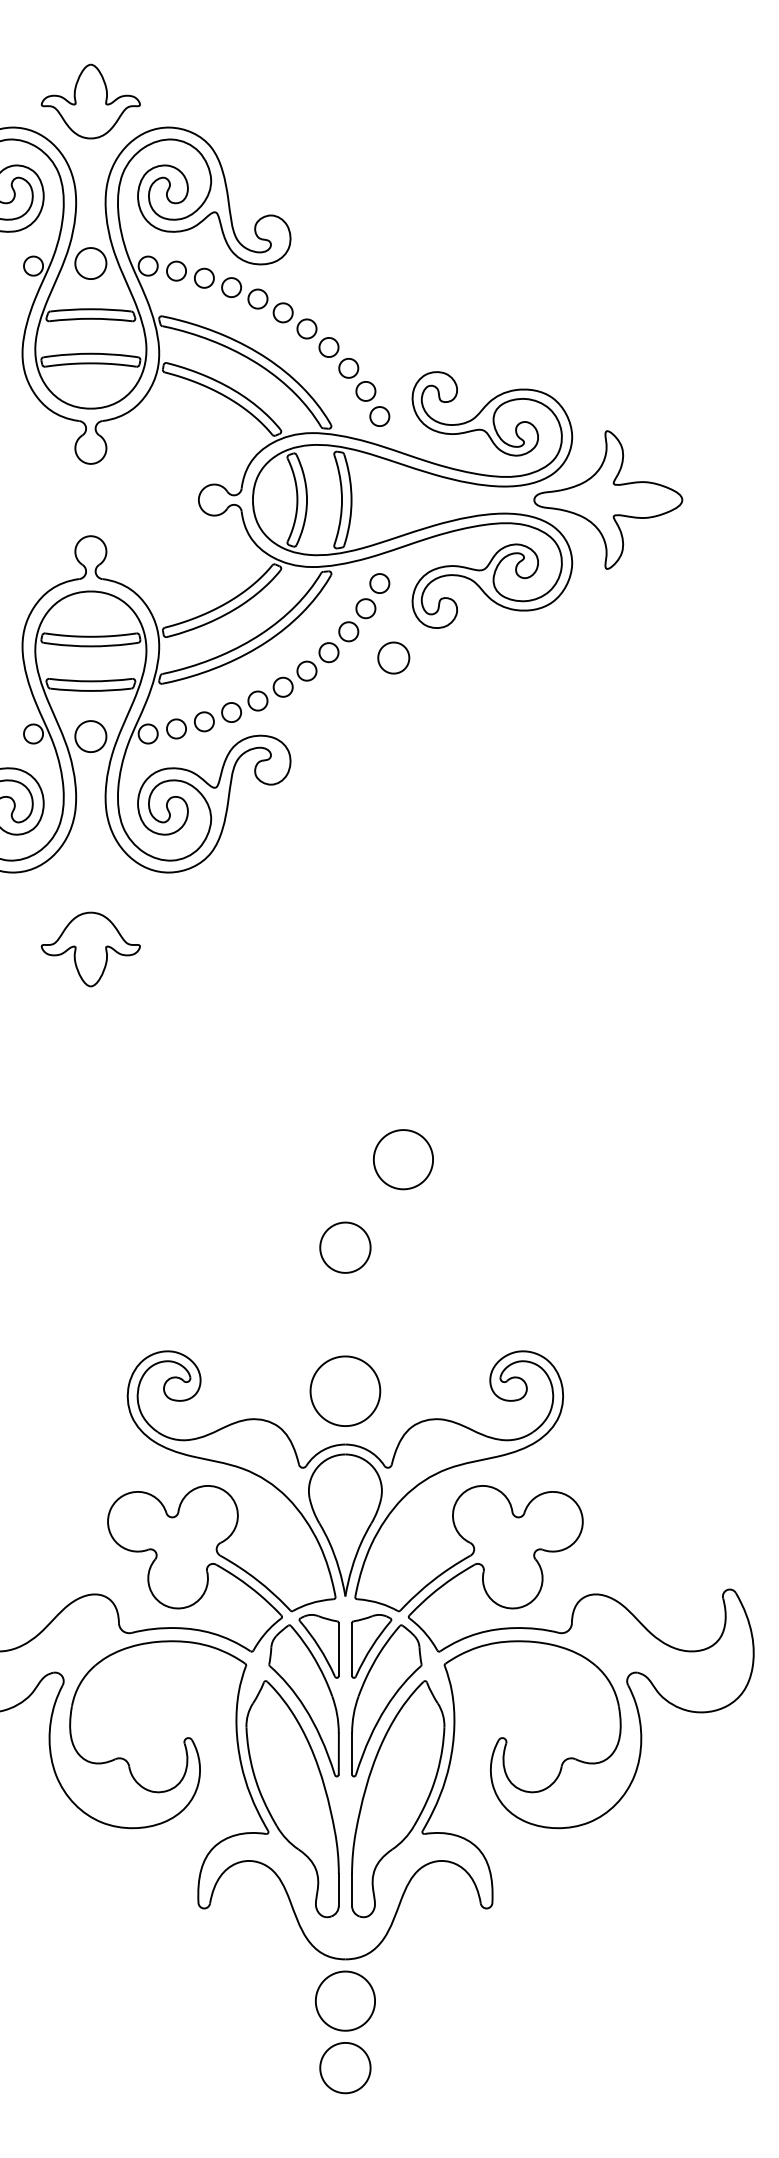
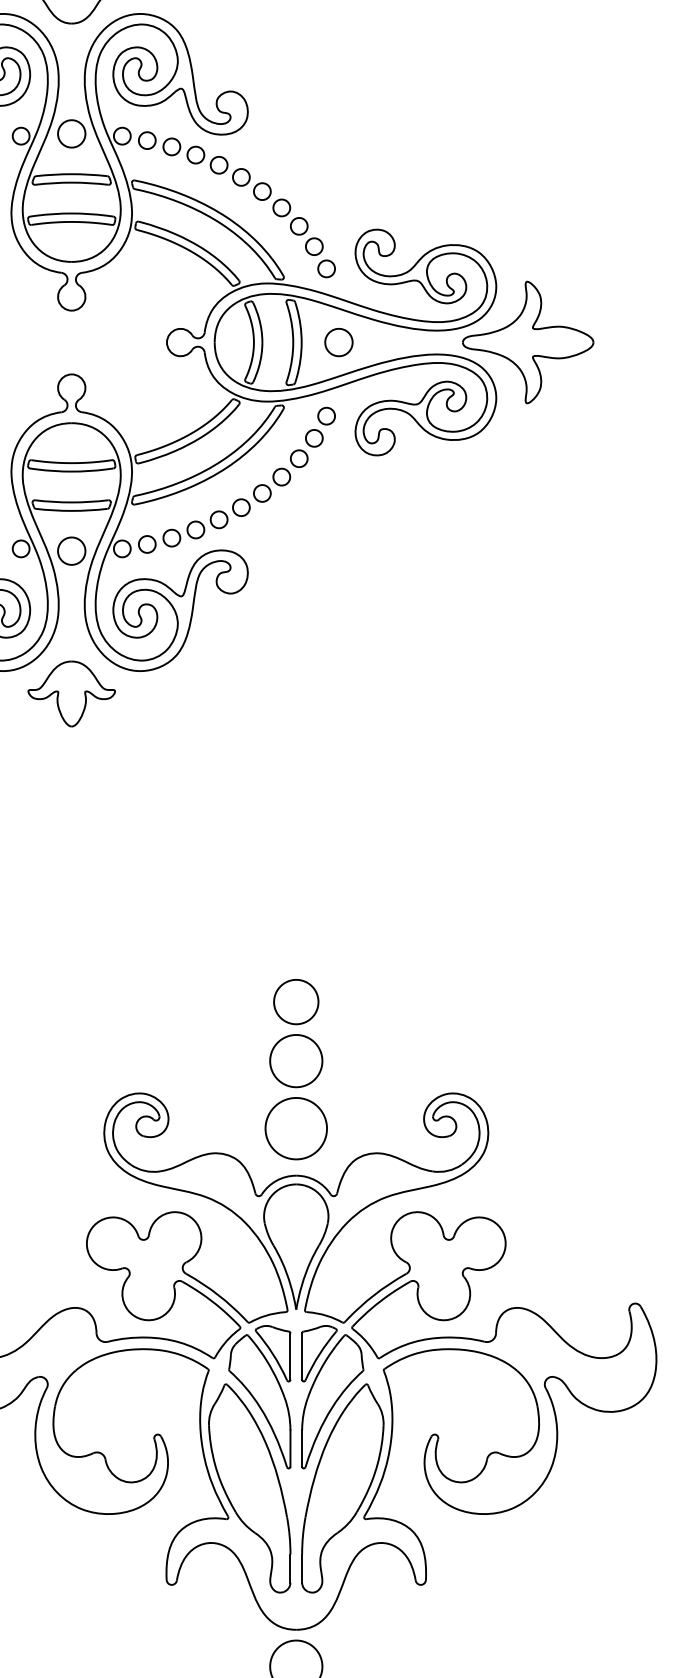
part: (393, 657) -> (338, 342), moved
part: (90, 949) -> (71, 694), moved
part: (403, 1159) -> (296, 1060), moved

